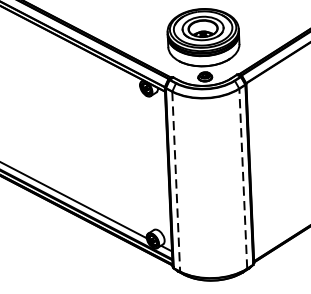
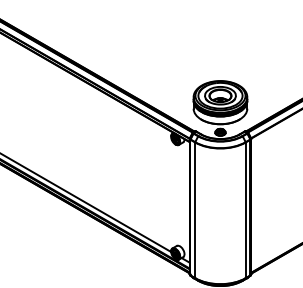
line: (242, 179) -> (245, 210), dashed -> solid
line: (176, 181) -> (195, 210), dashed -> solid

